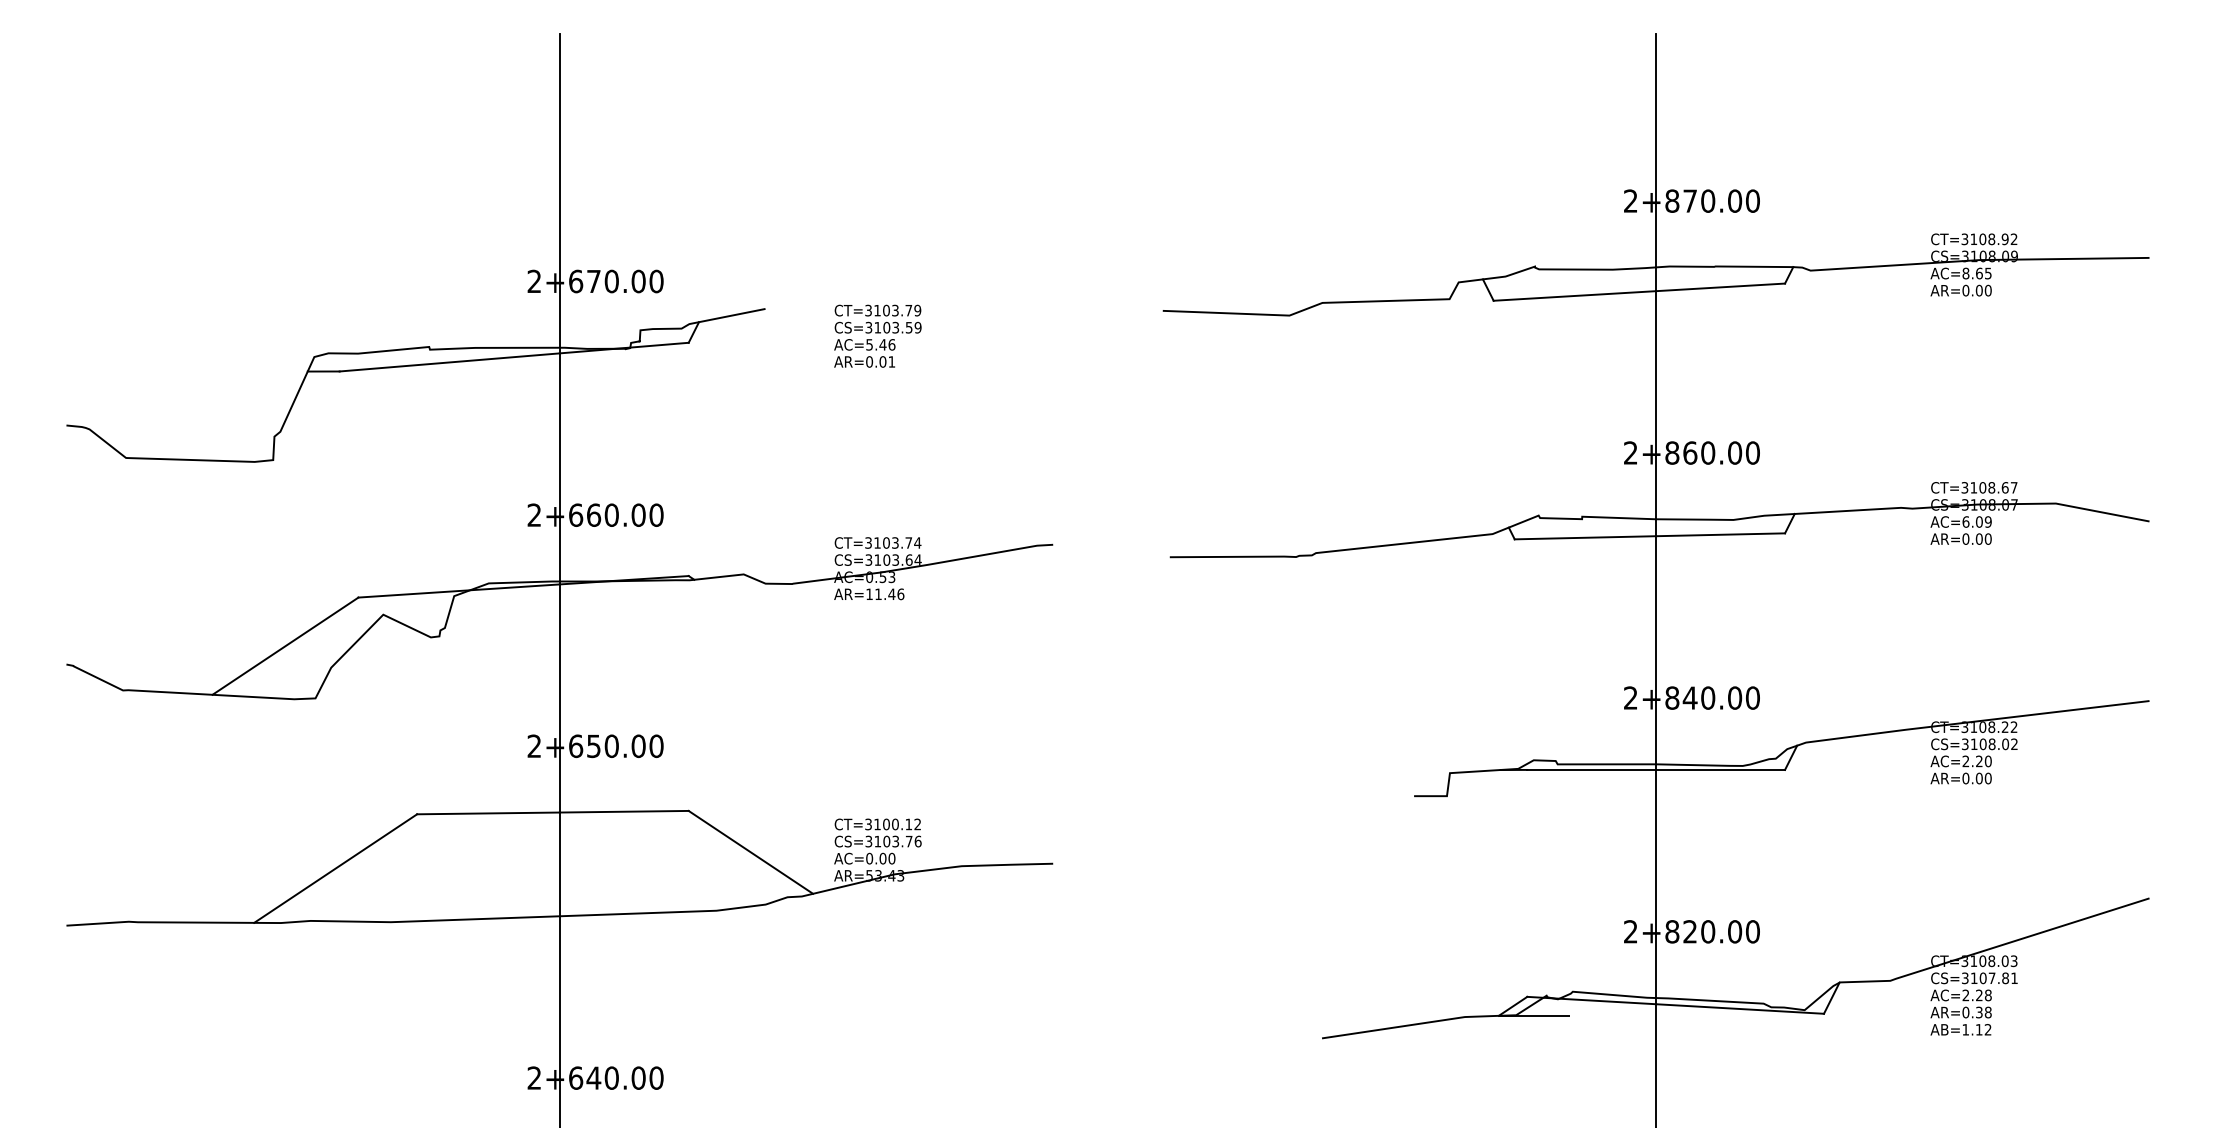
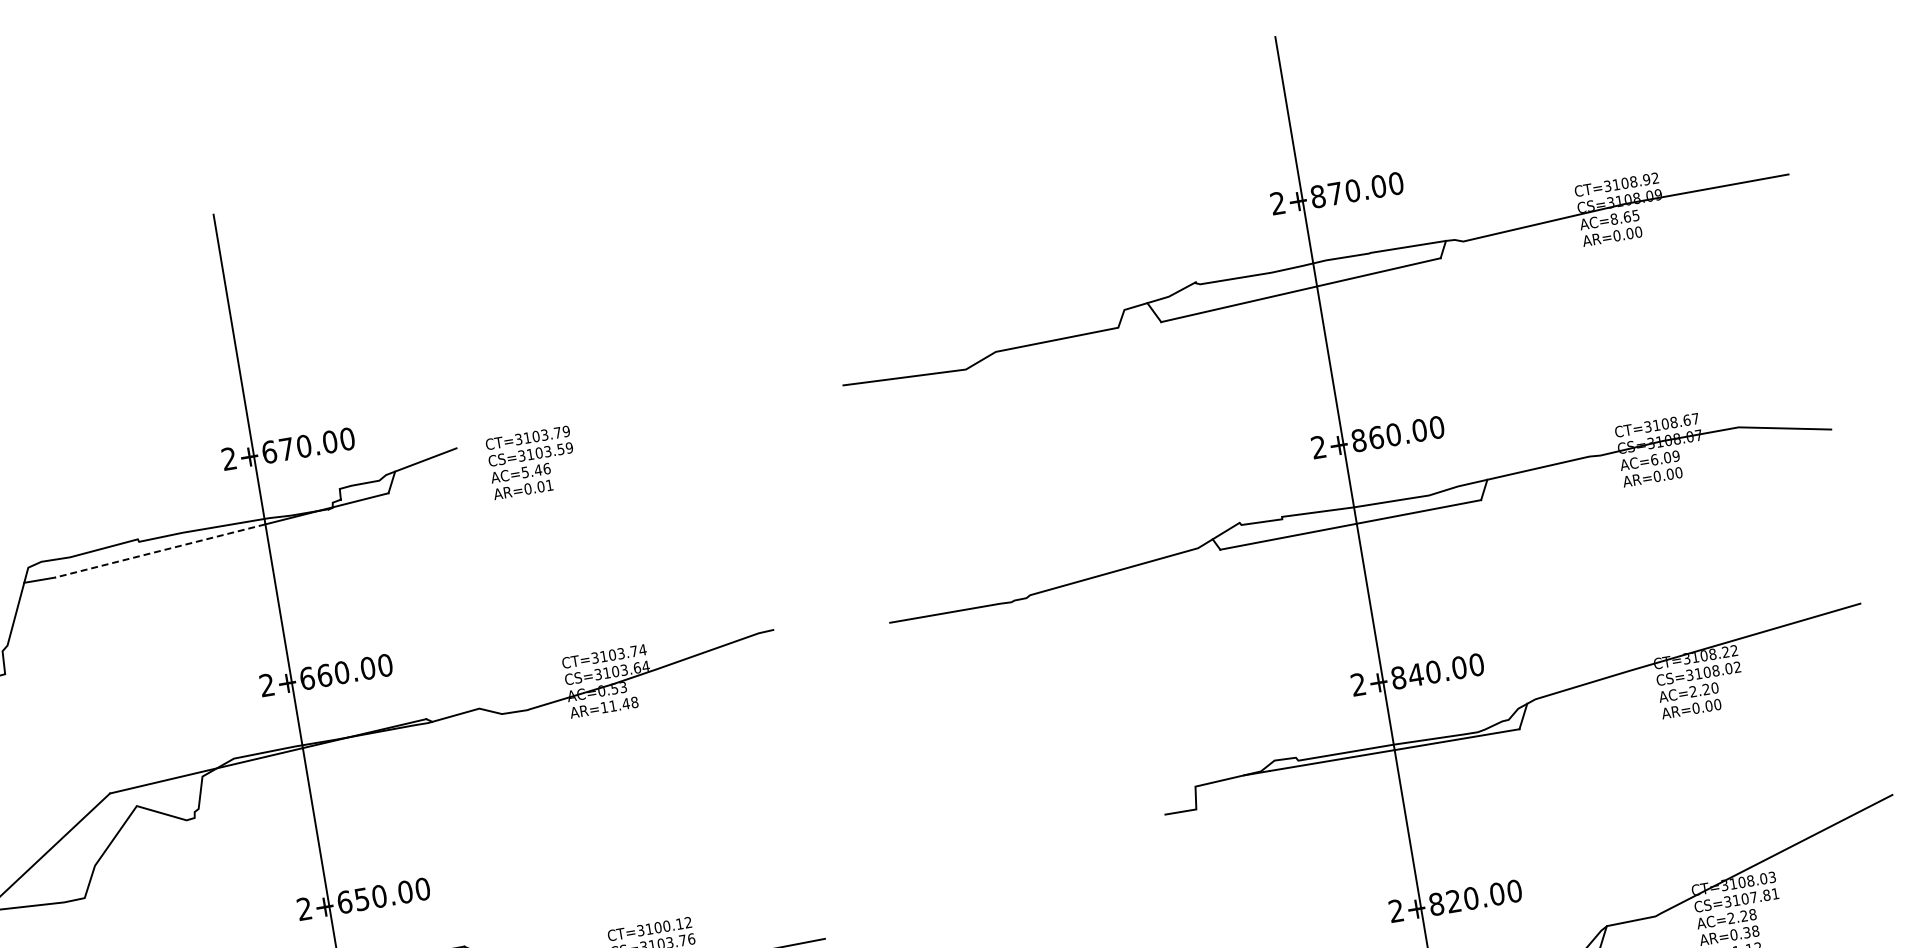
text: (877, 335) -> (531, 462), moved
line: (449, 362) -> (160, 551), solid -> dashed
text: (900, 593) -> (634, 701), AR=11.46 -> AR=11.48

